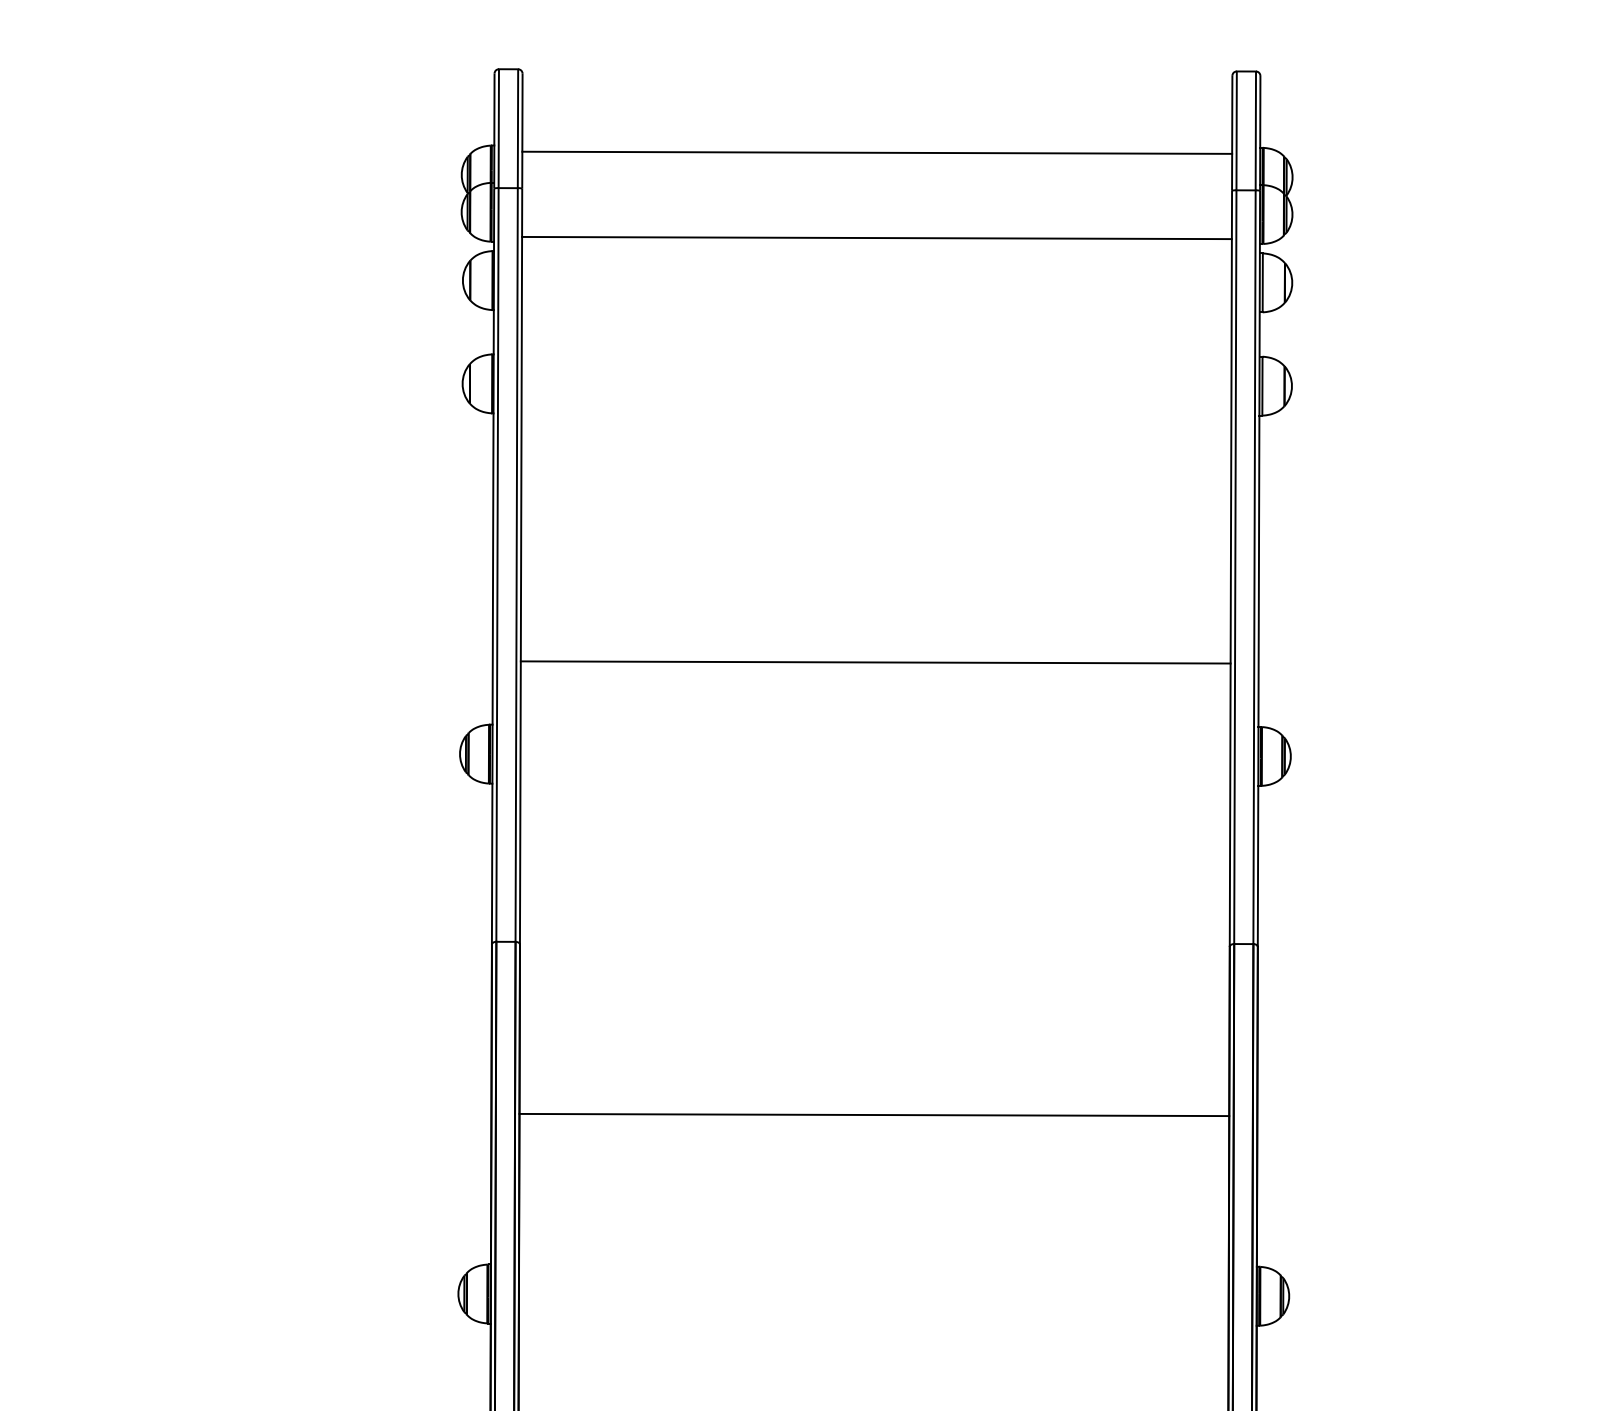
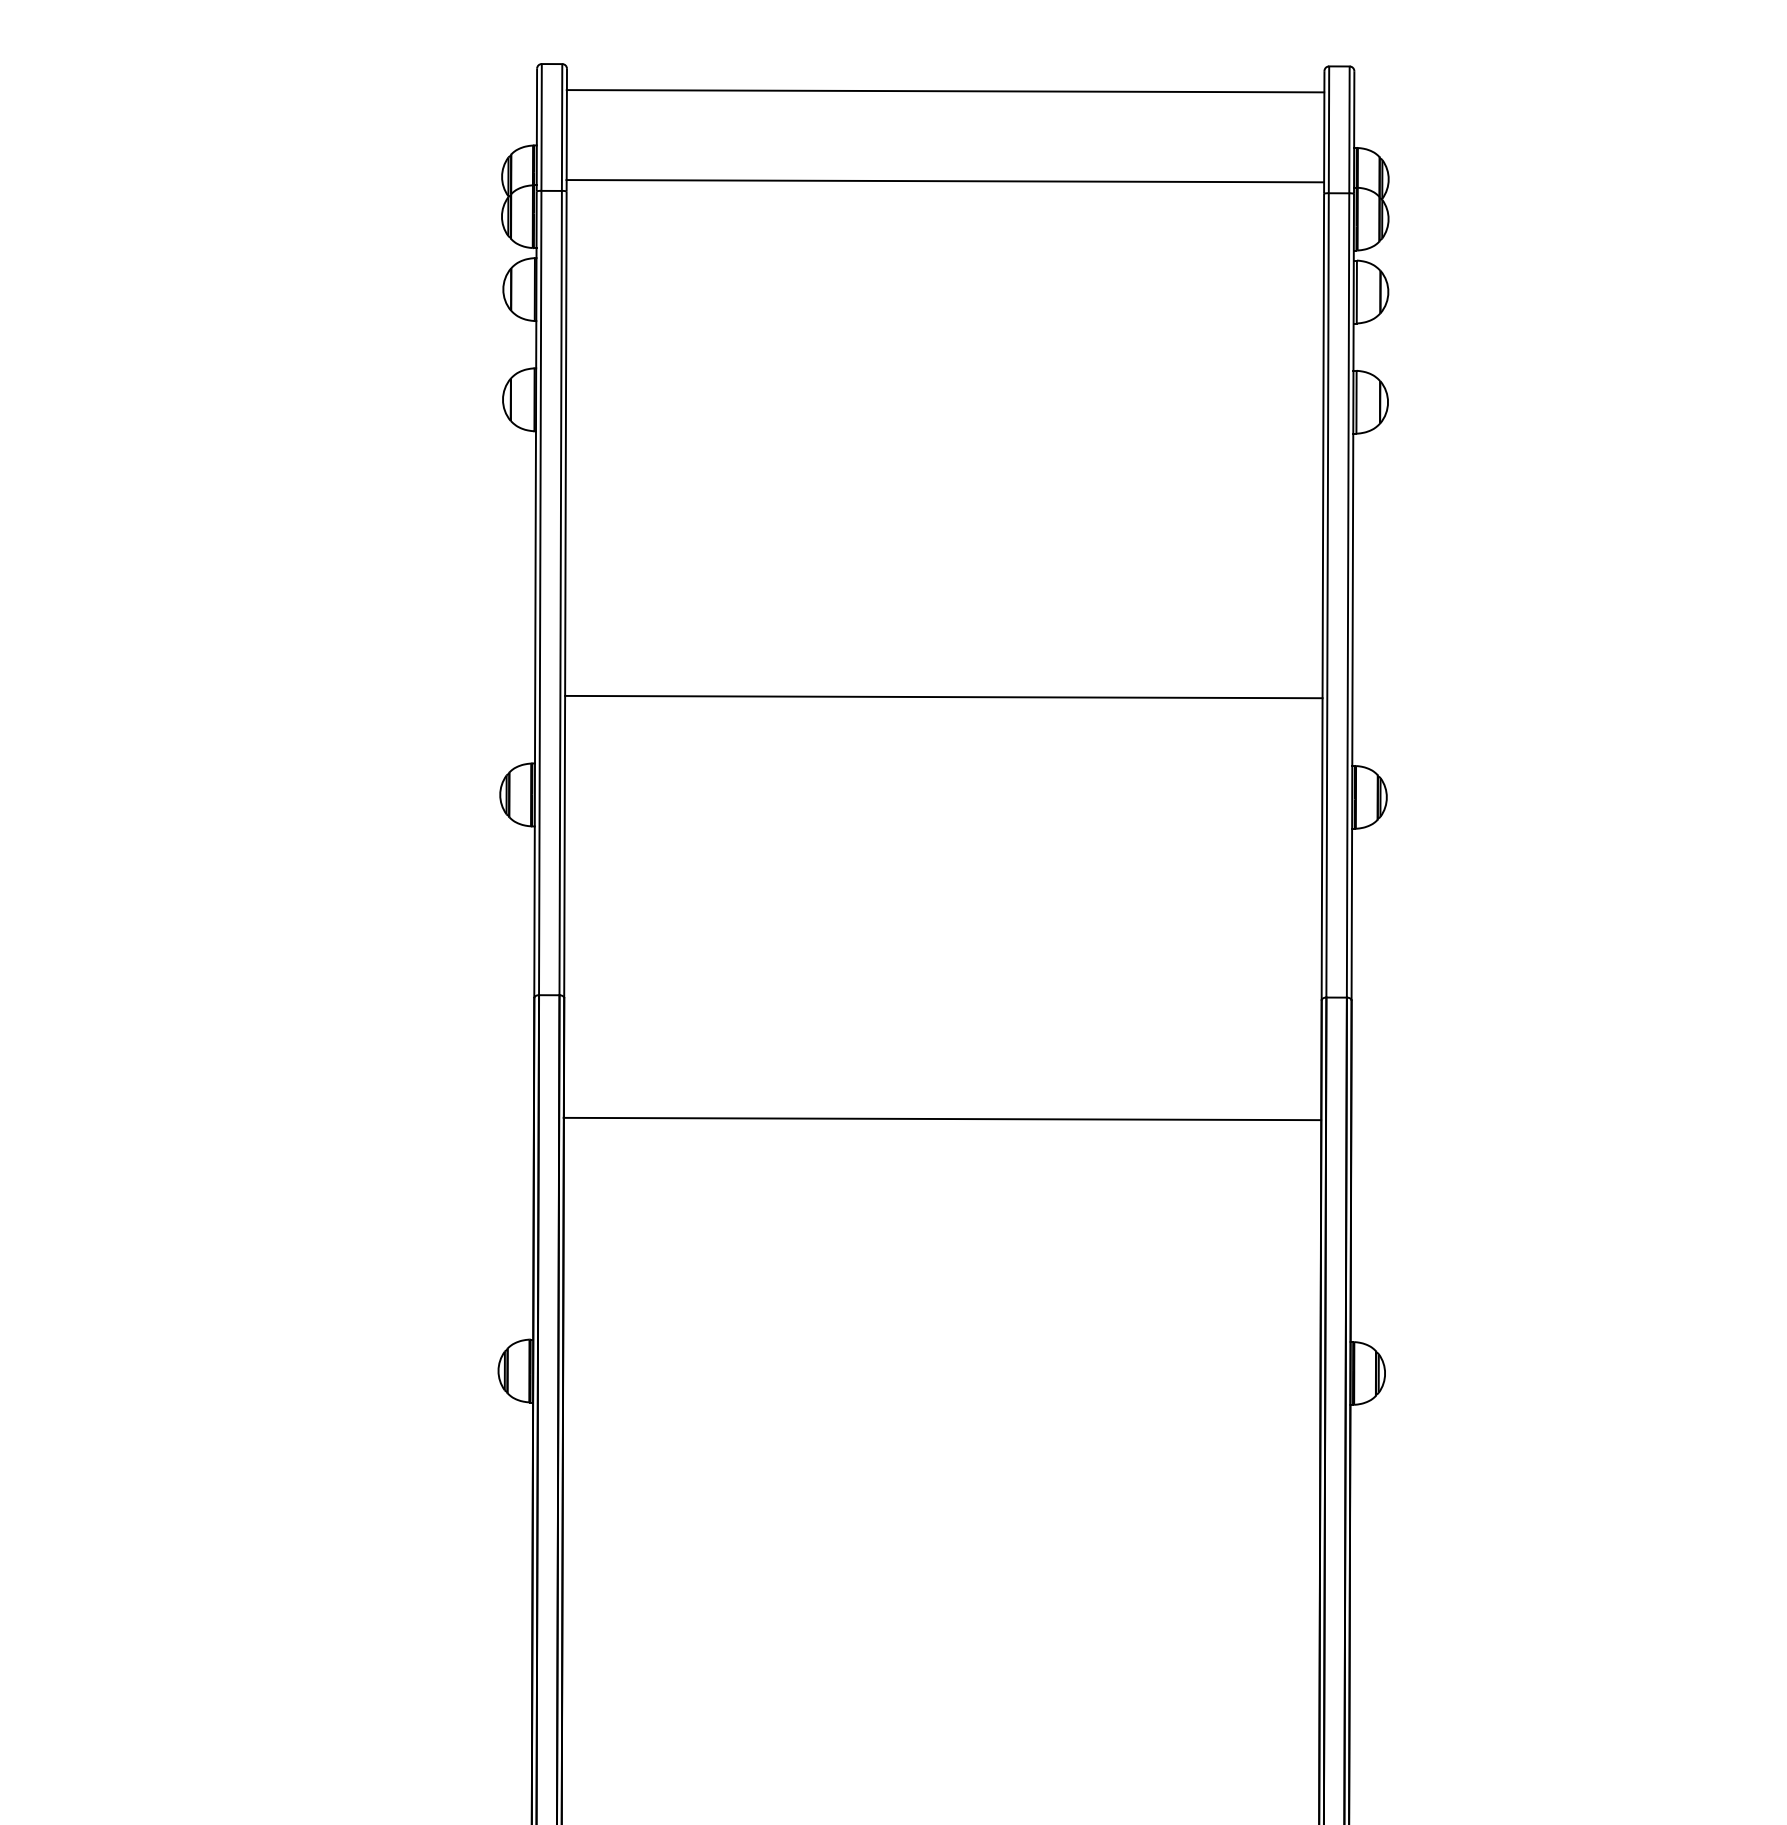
line: (877, 153) -> (945, 91), moved
line: (876, 238) -> (944, 181), moved
line: (874, 1114) -> (942, 1118), moved

